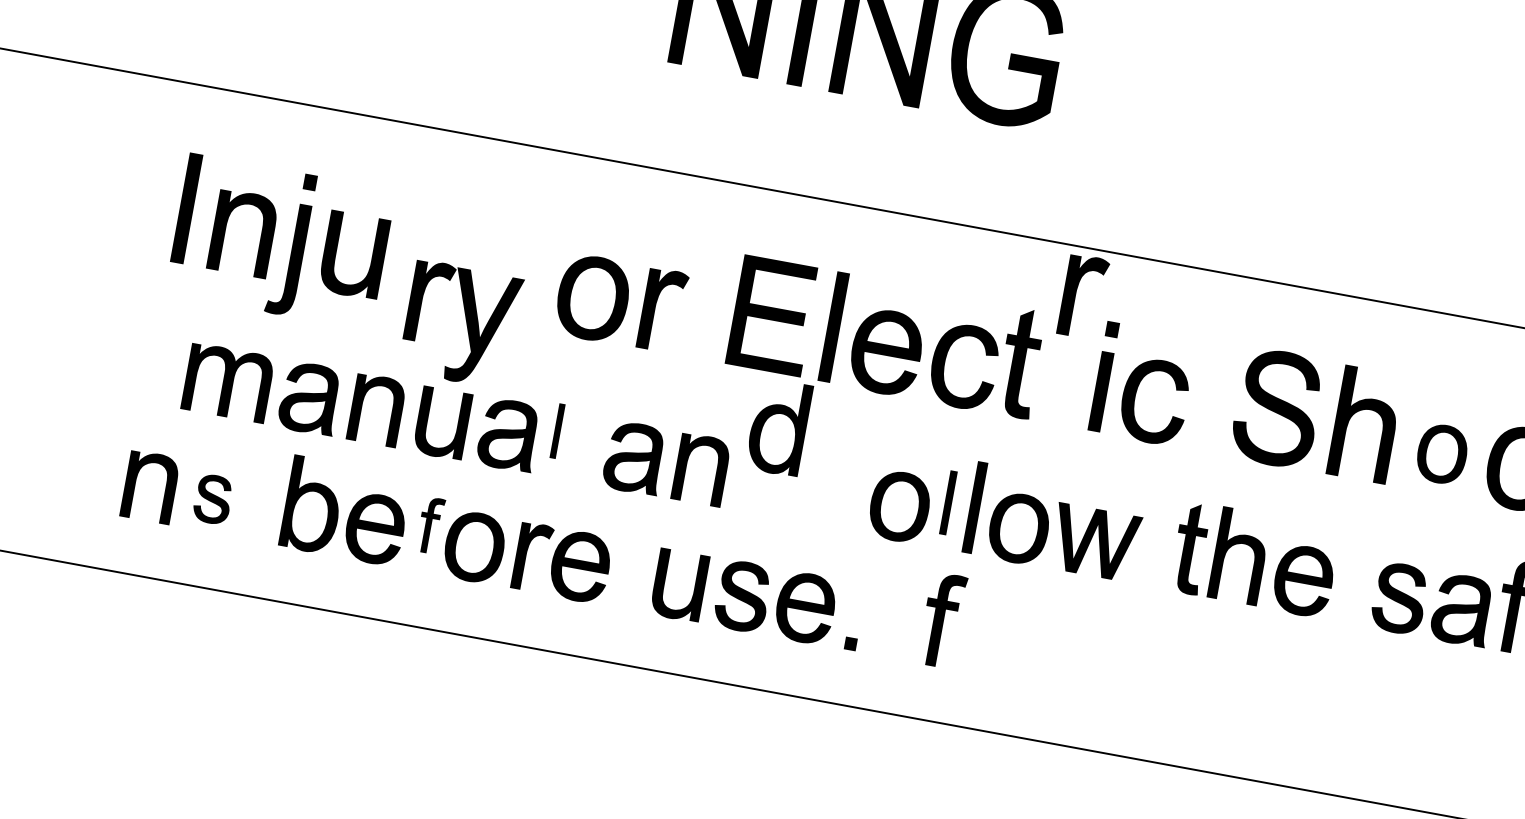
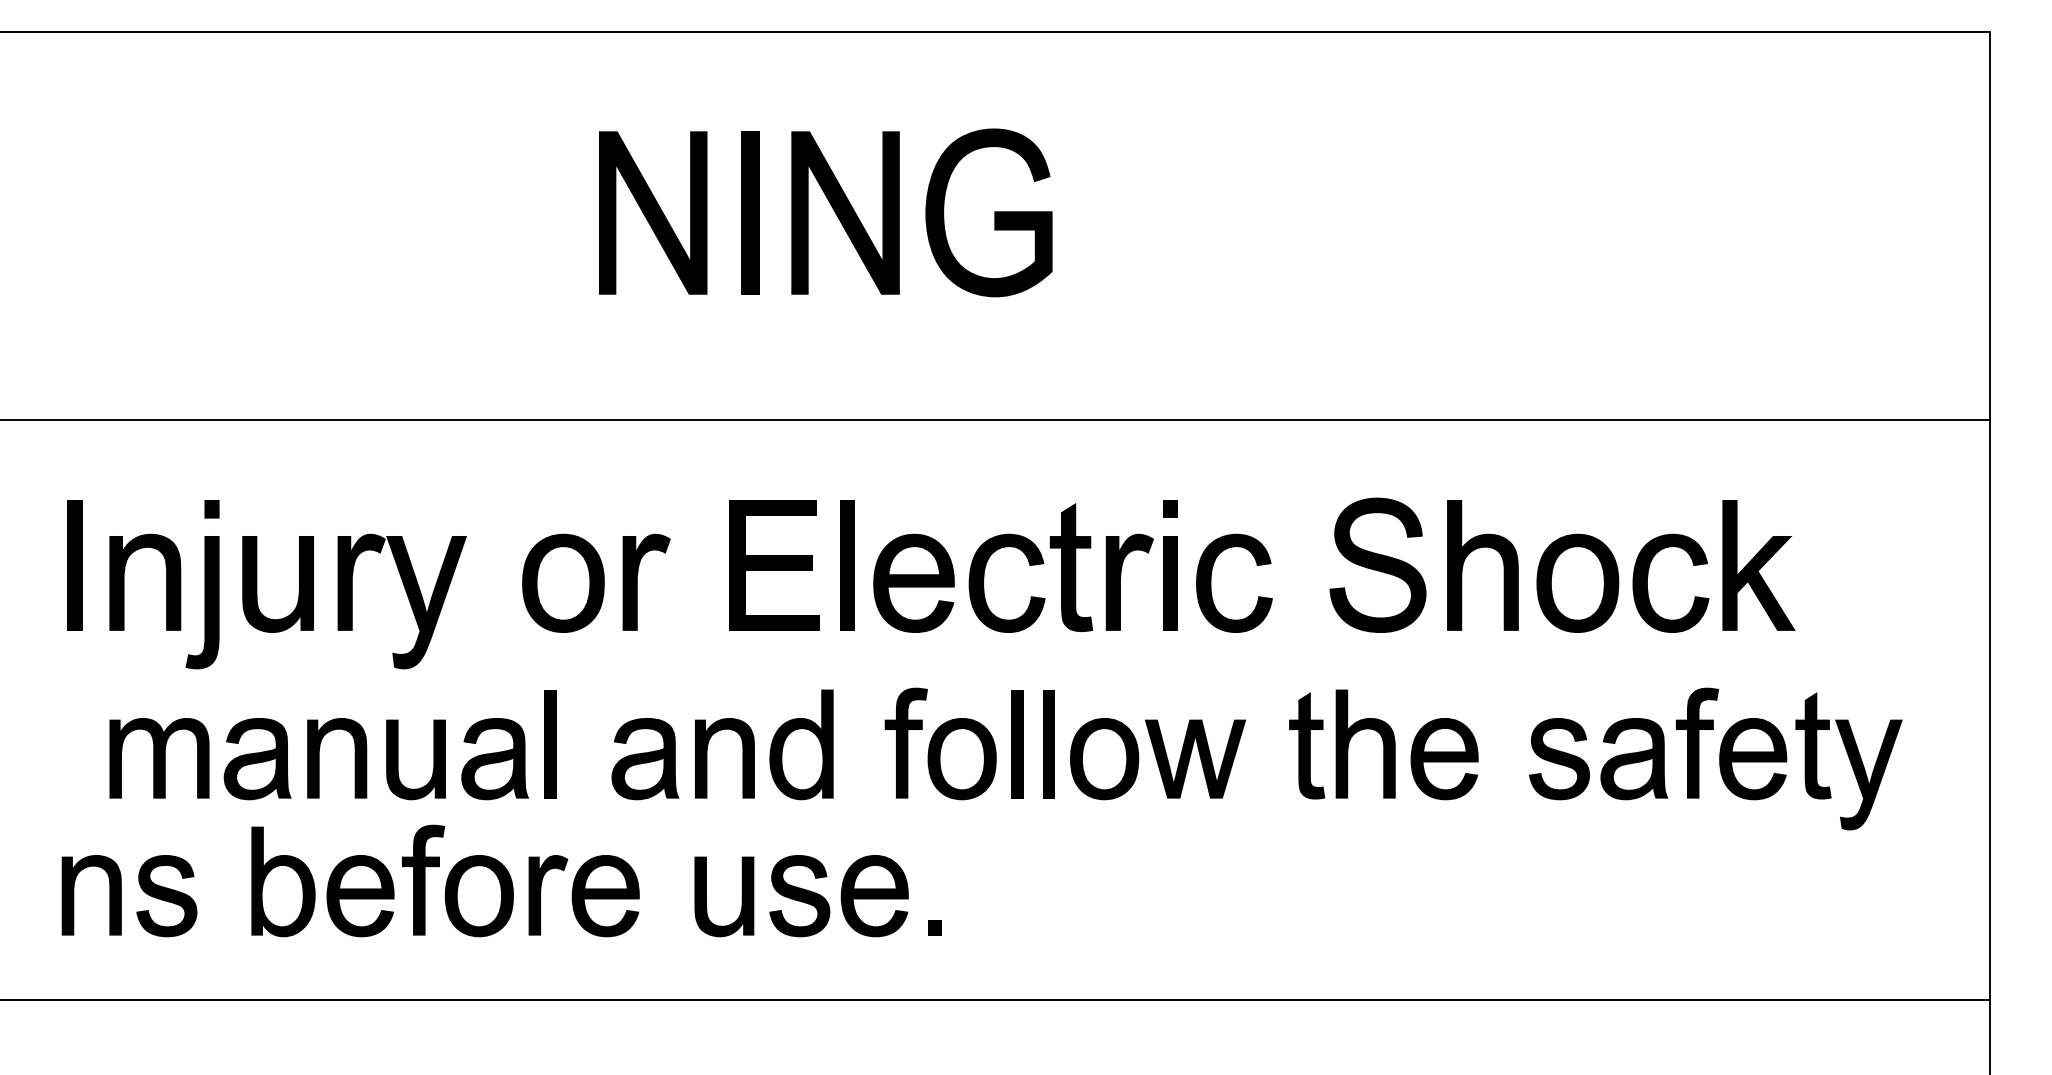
part: (1075, 294) -> (1120, 581), moved
part: (466, 324) -> (408, 600), moved
part: (778, 427) -> (801, 744), moved
part: (557, 431) -> (550, 744), size x1.67
part: (1441, 453) -> (1577, 582), size x1.43
part: (212, 499) -> (166, 896), size x1.43
part: (948, 503) -> (1017, 744), size x1.43
part: (430, 524) -> (423, 879), size x1.67
part: (941, 619) -> (905, 742), moved

